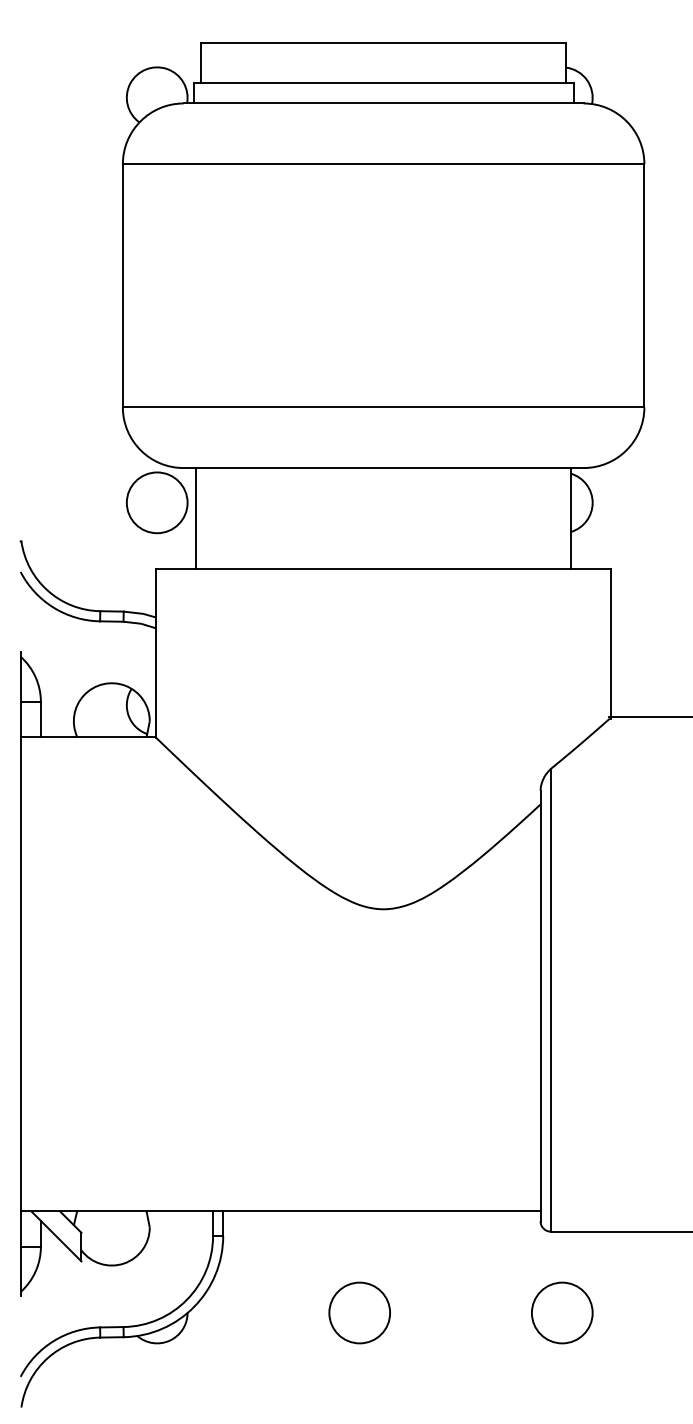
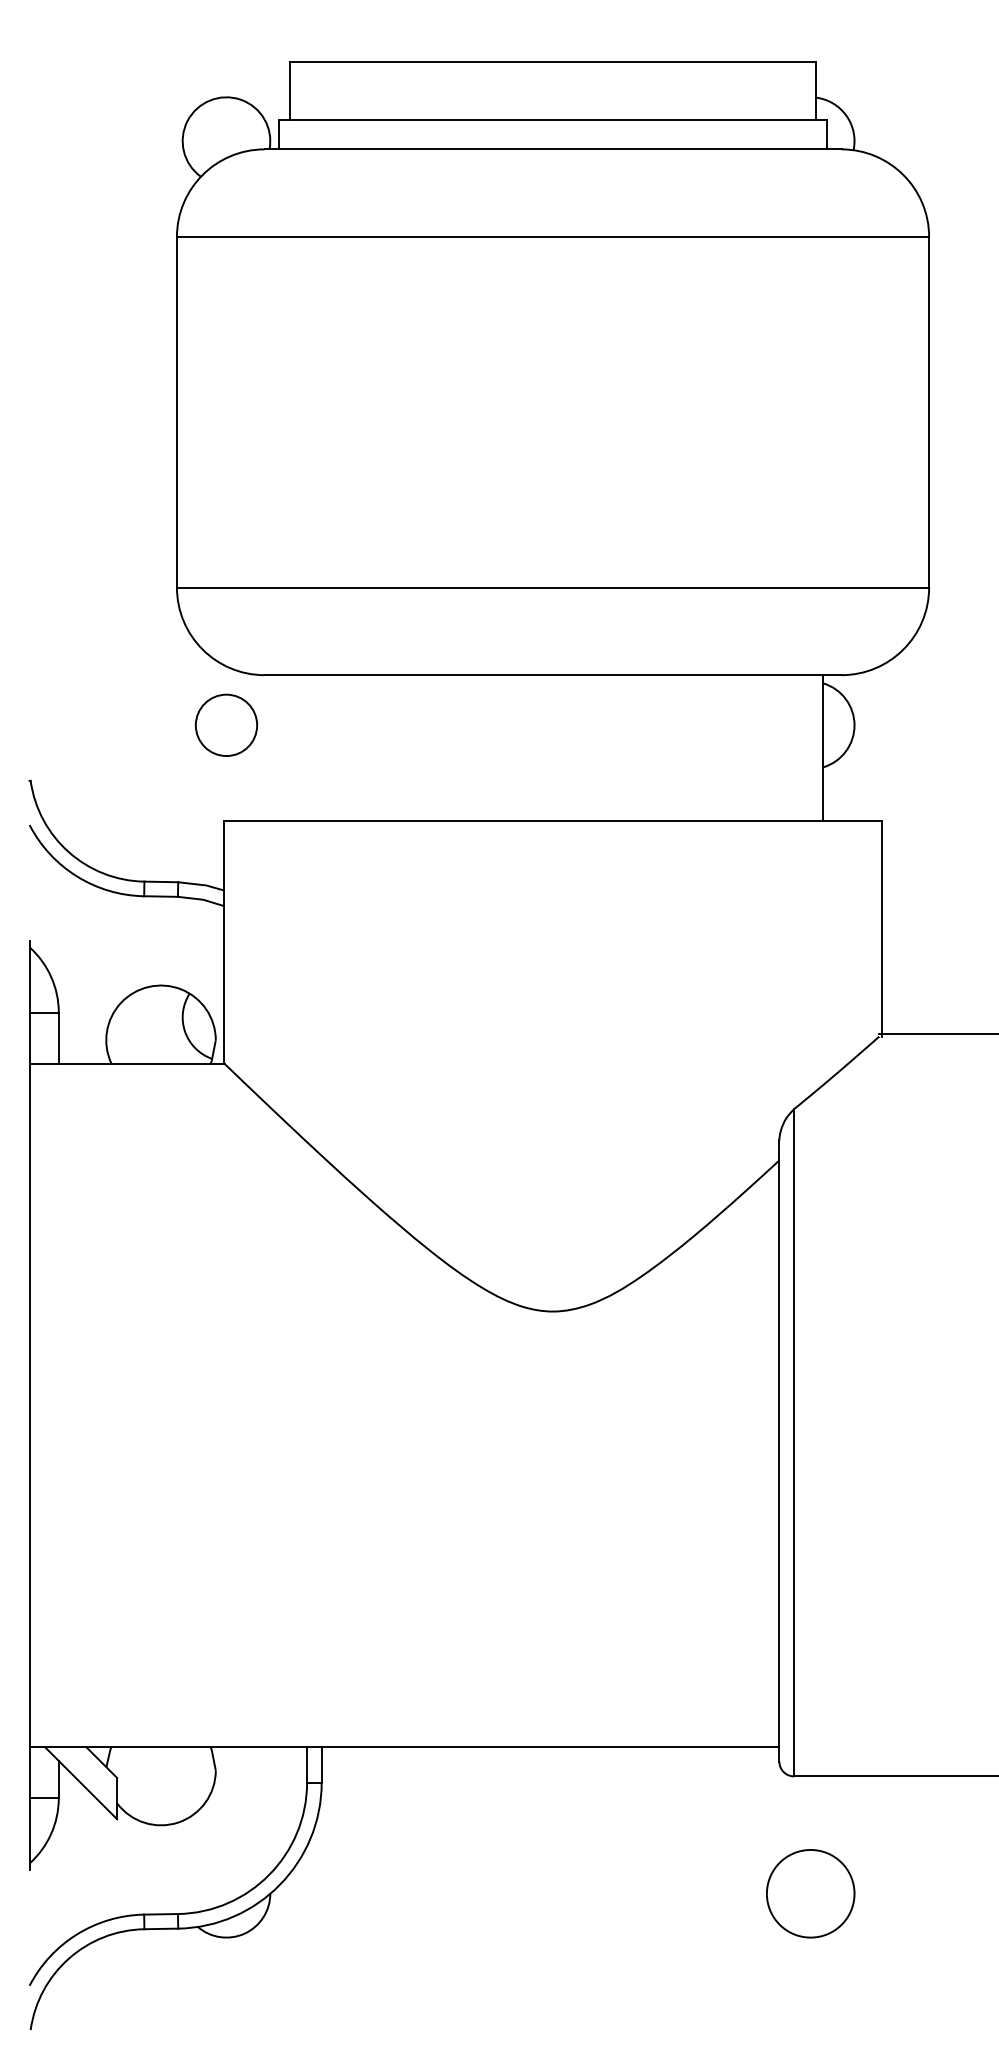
circle: (156, 502) -> (225, 724), size x0.7
line: (196, 518) -> (283, 747), removed
circle: (359, 1312) -> (518, 1893), removed

